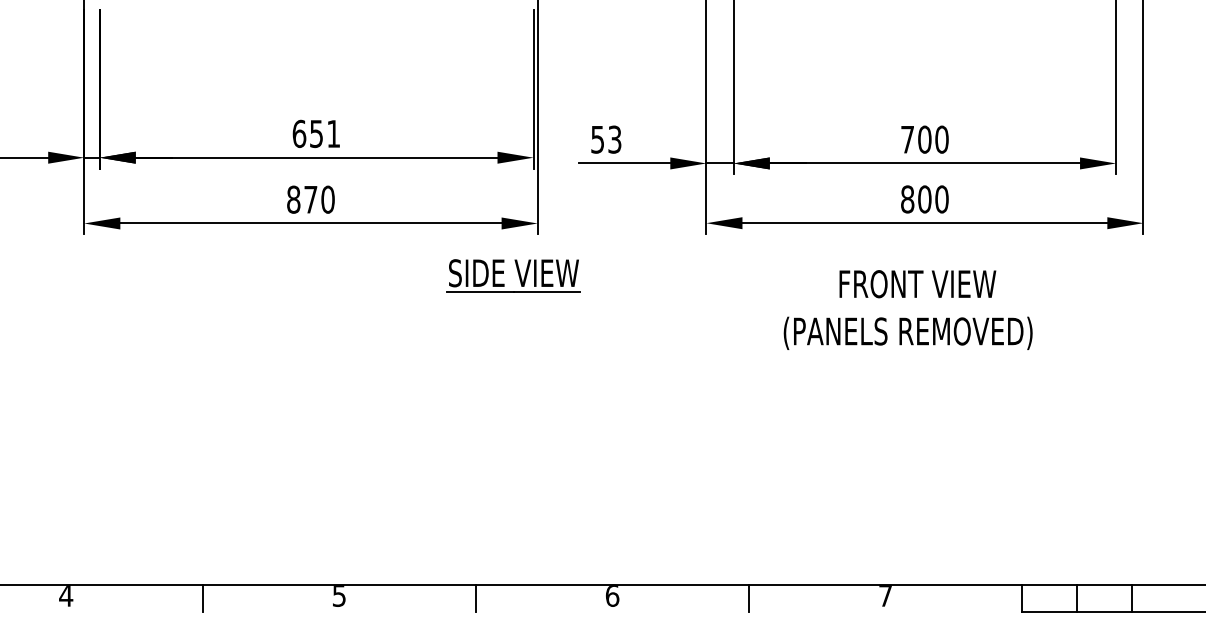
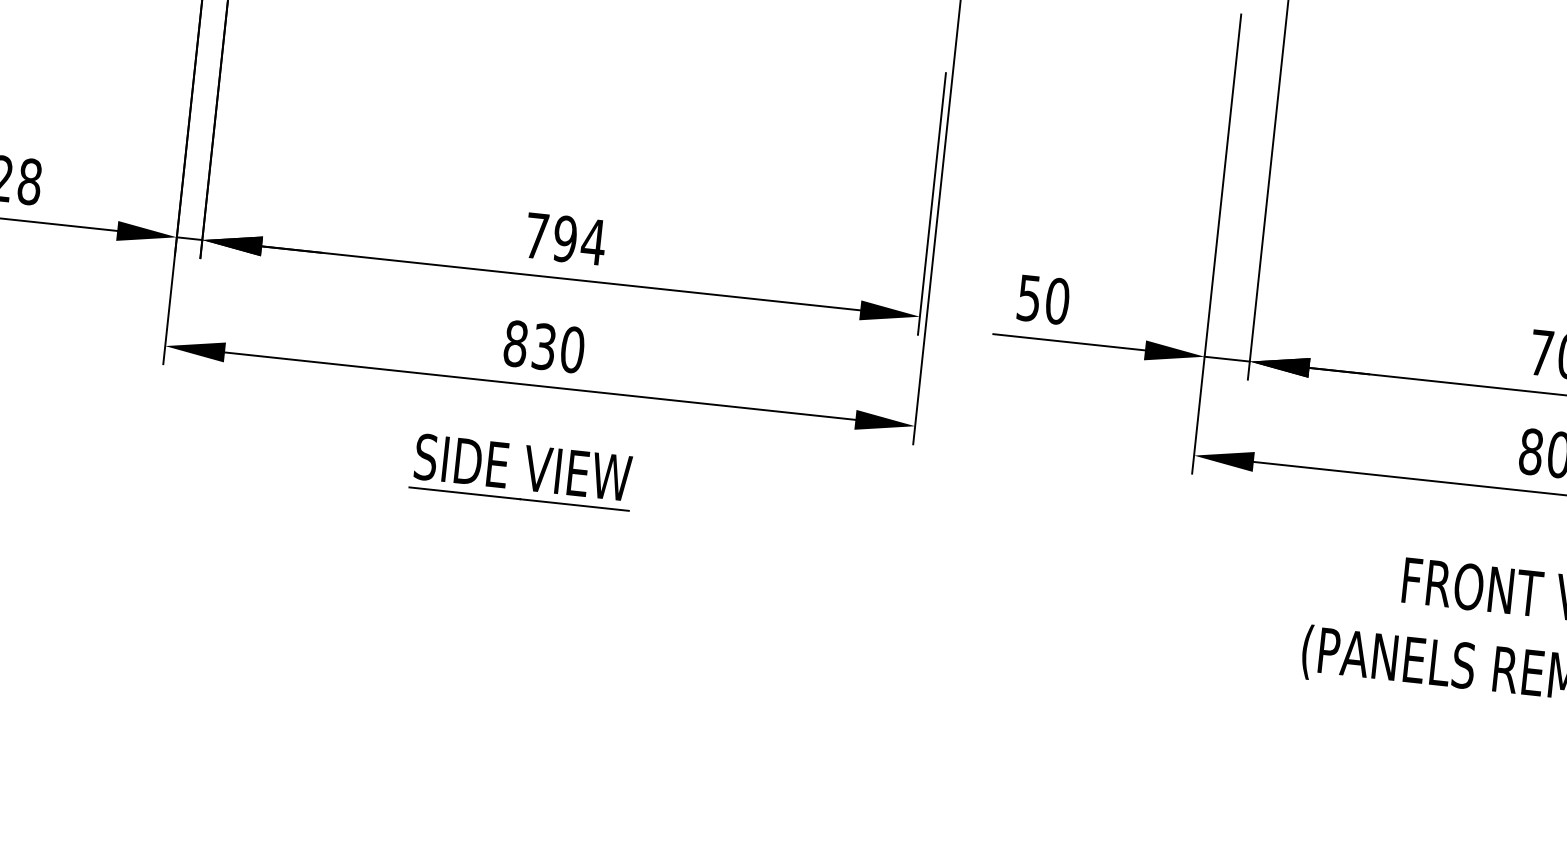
text: (316, 133) -> (565, 238), 651 -> 794
text: (614, 139) -> (1056, 300), 53 -> 50
text: (310, 199) -> (543, 346), 870 -> 830
part: (513, 275) -> (521, 471), moved

